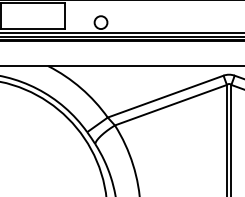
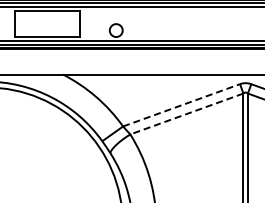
line: (166, 96) -> (182, 105), solid -> dashed
line: (170, 105) -> (186, 114), solid -> dashed

